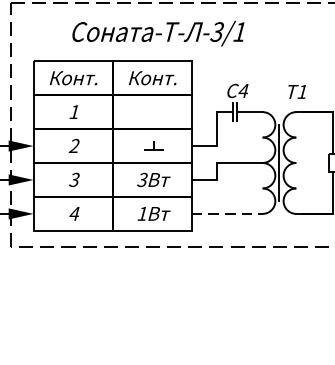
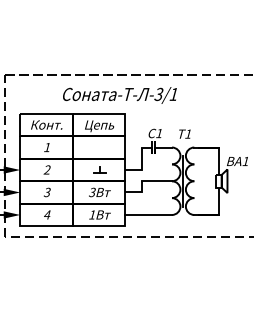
text: (157, 33) -> (119, 95), moved
text: (151, 80) -> (98, 126), Конт. -> Цепь
text: (243, 90) -> (159, 133), 4 -> 1
text: (296, 90) -> (184, 133), moved
line: (228, 213) -> (149, 214), dashed -> solid

